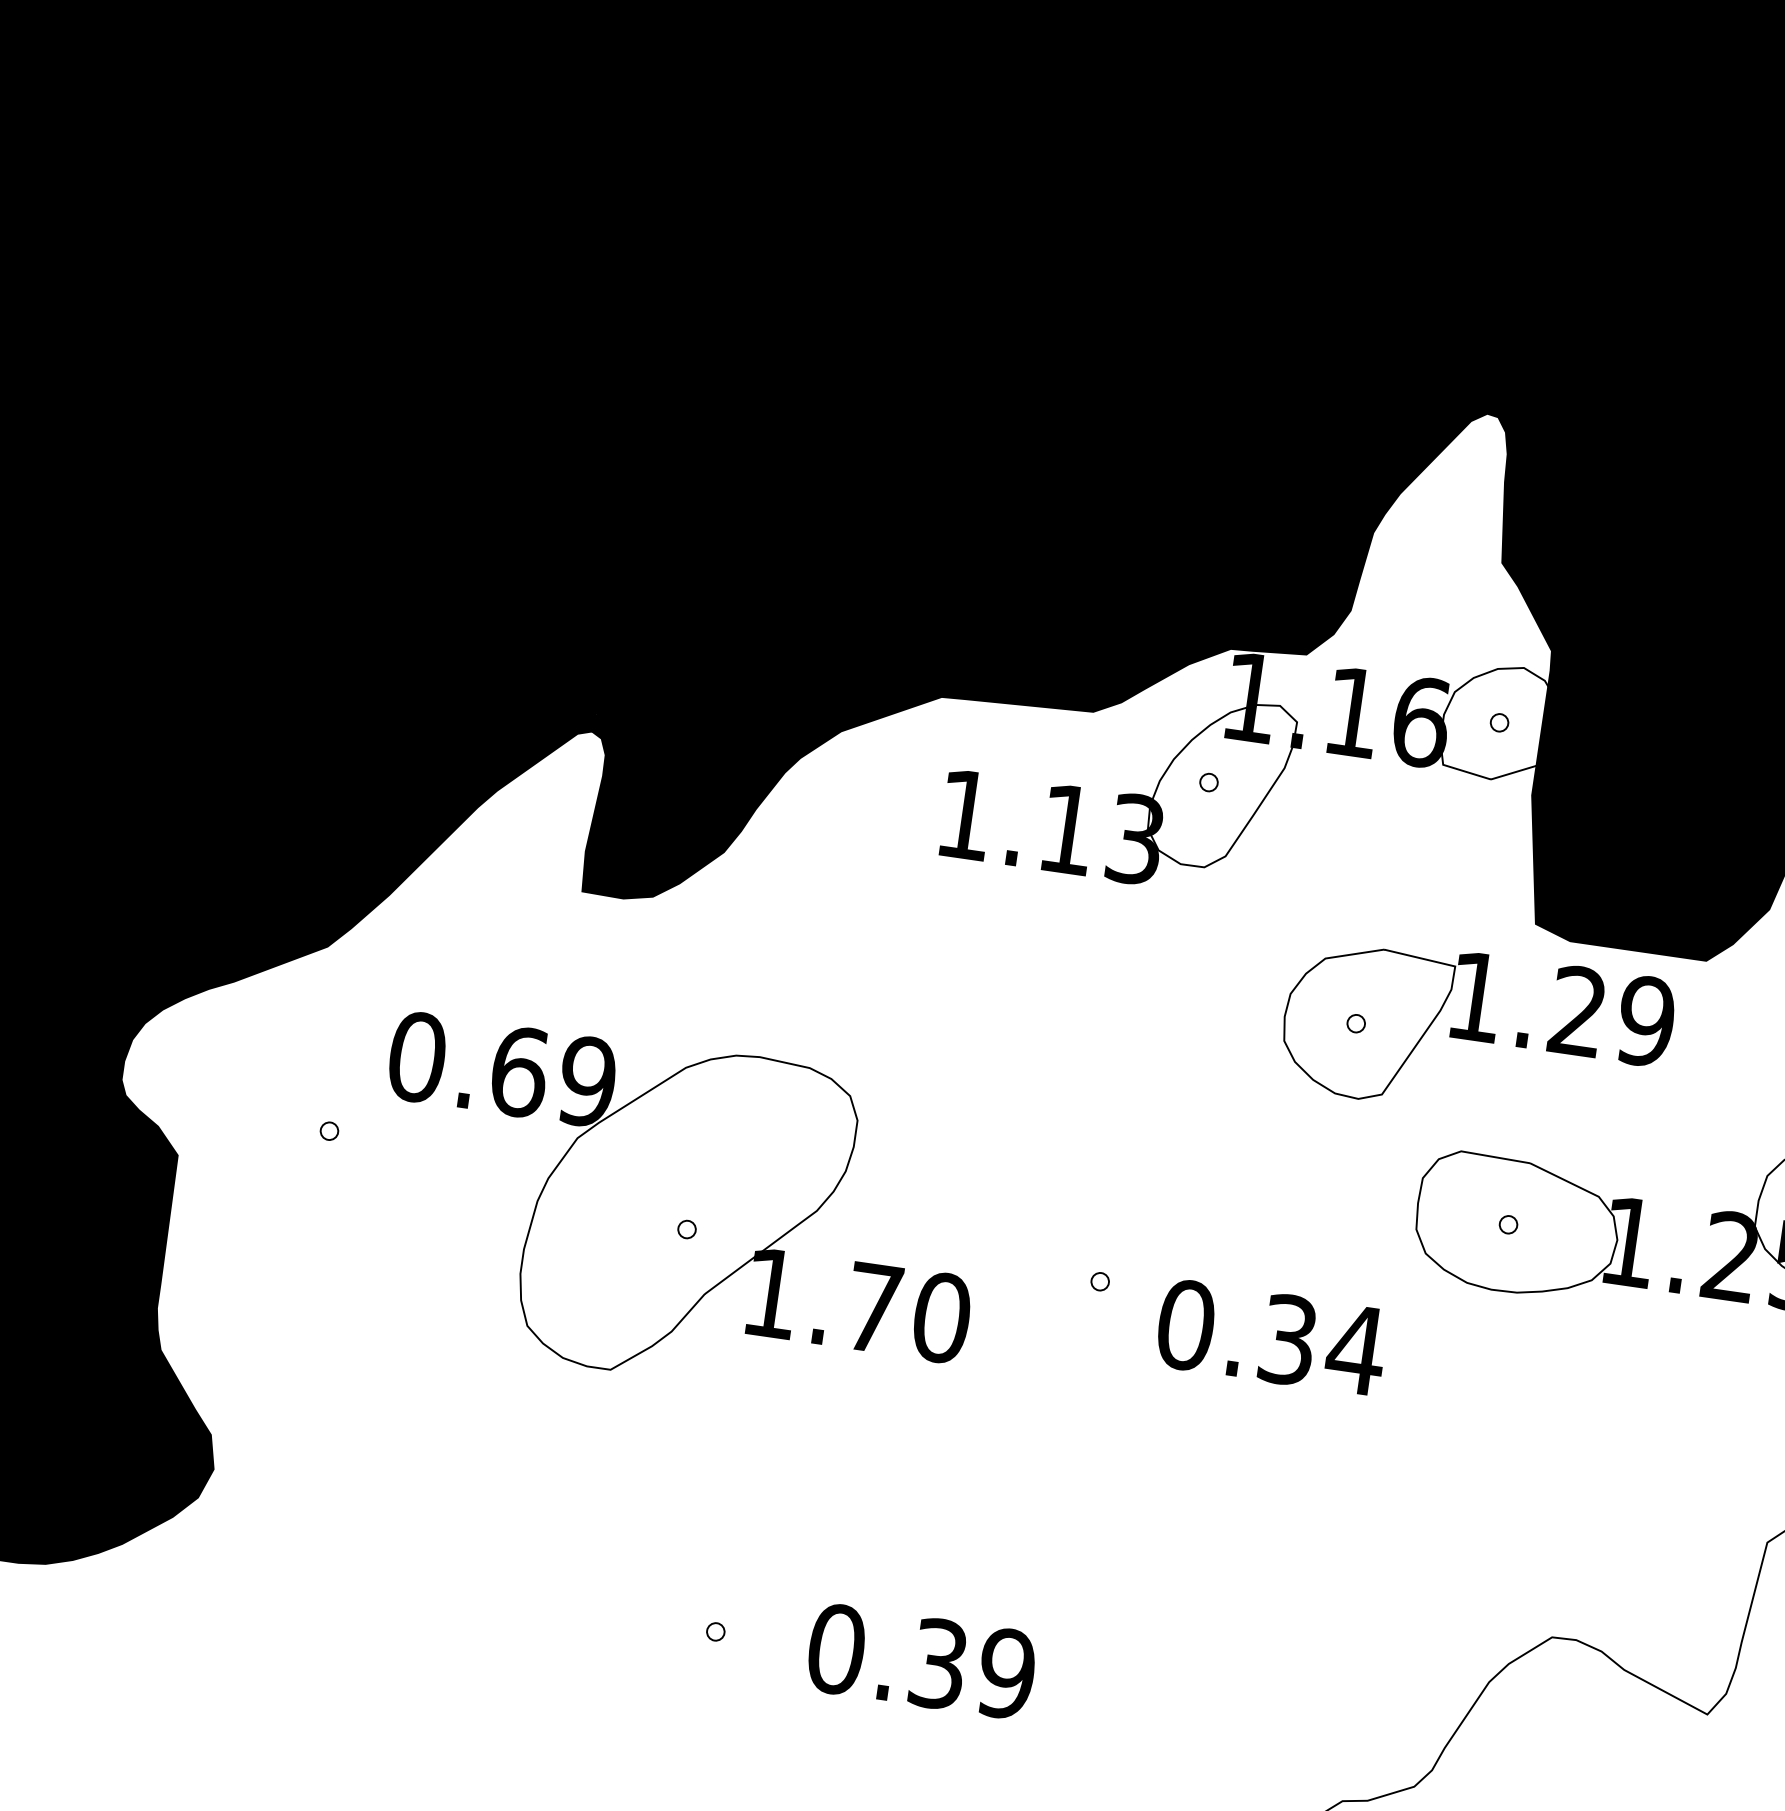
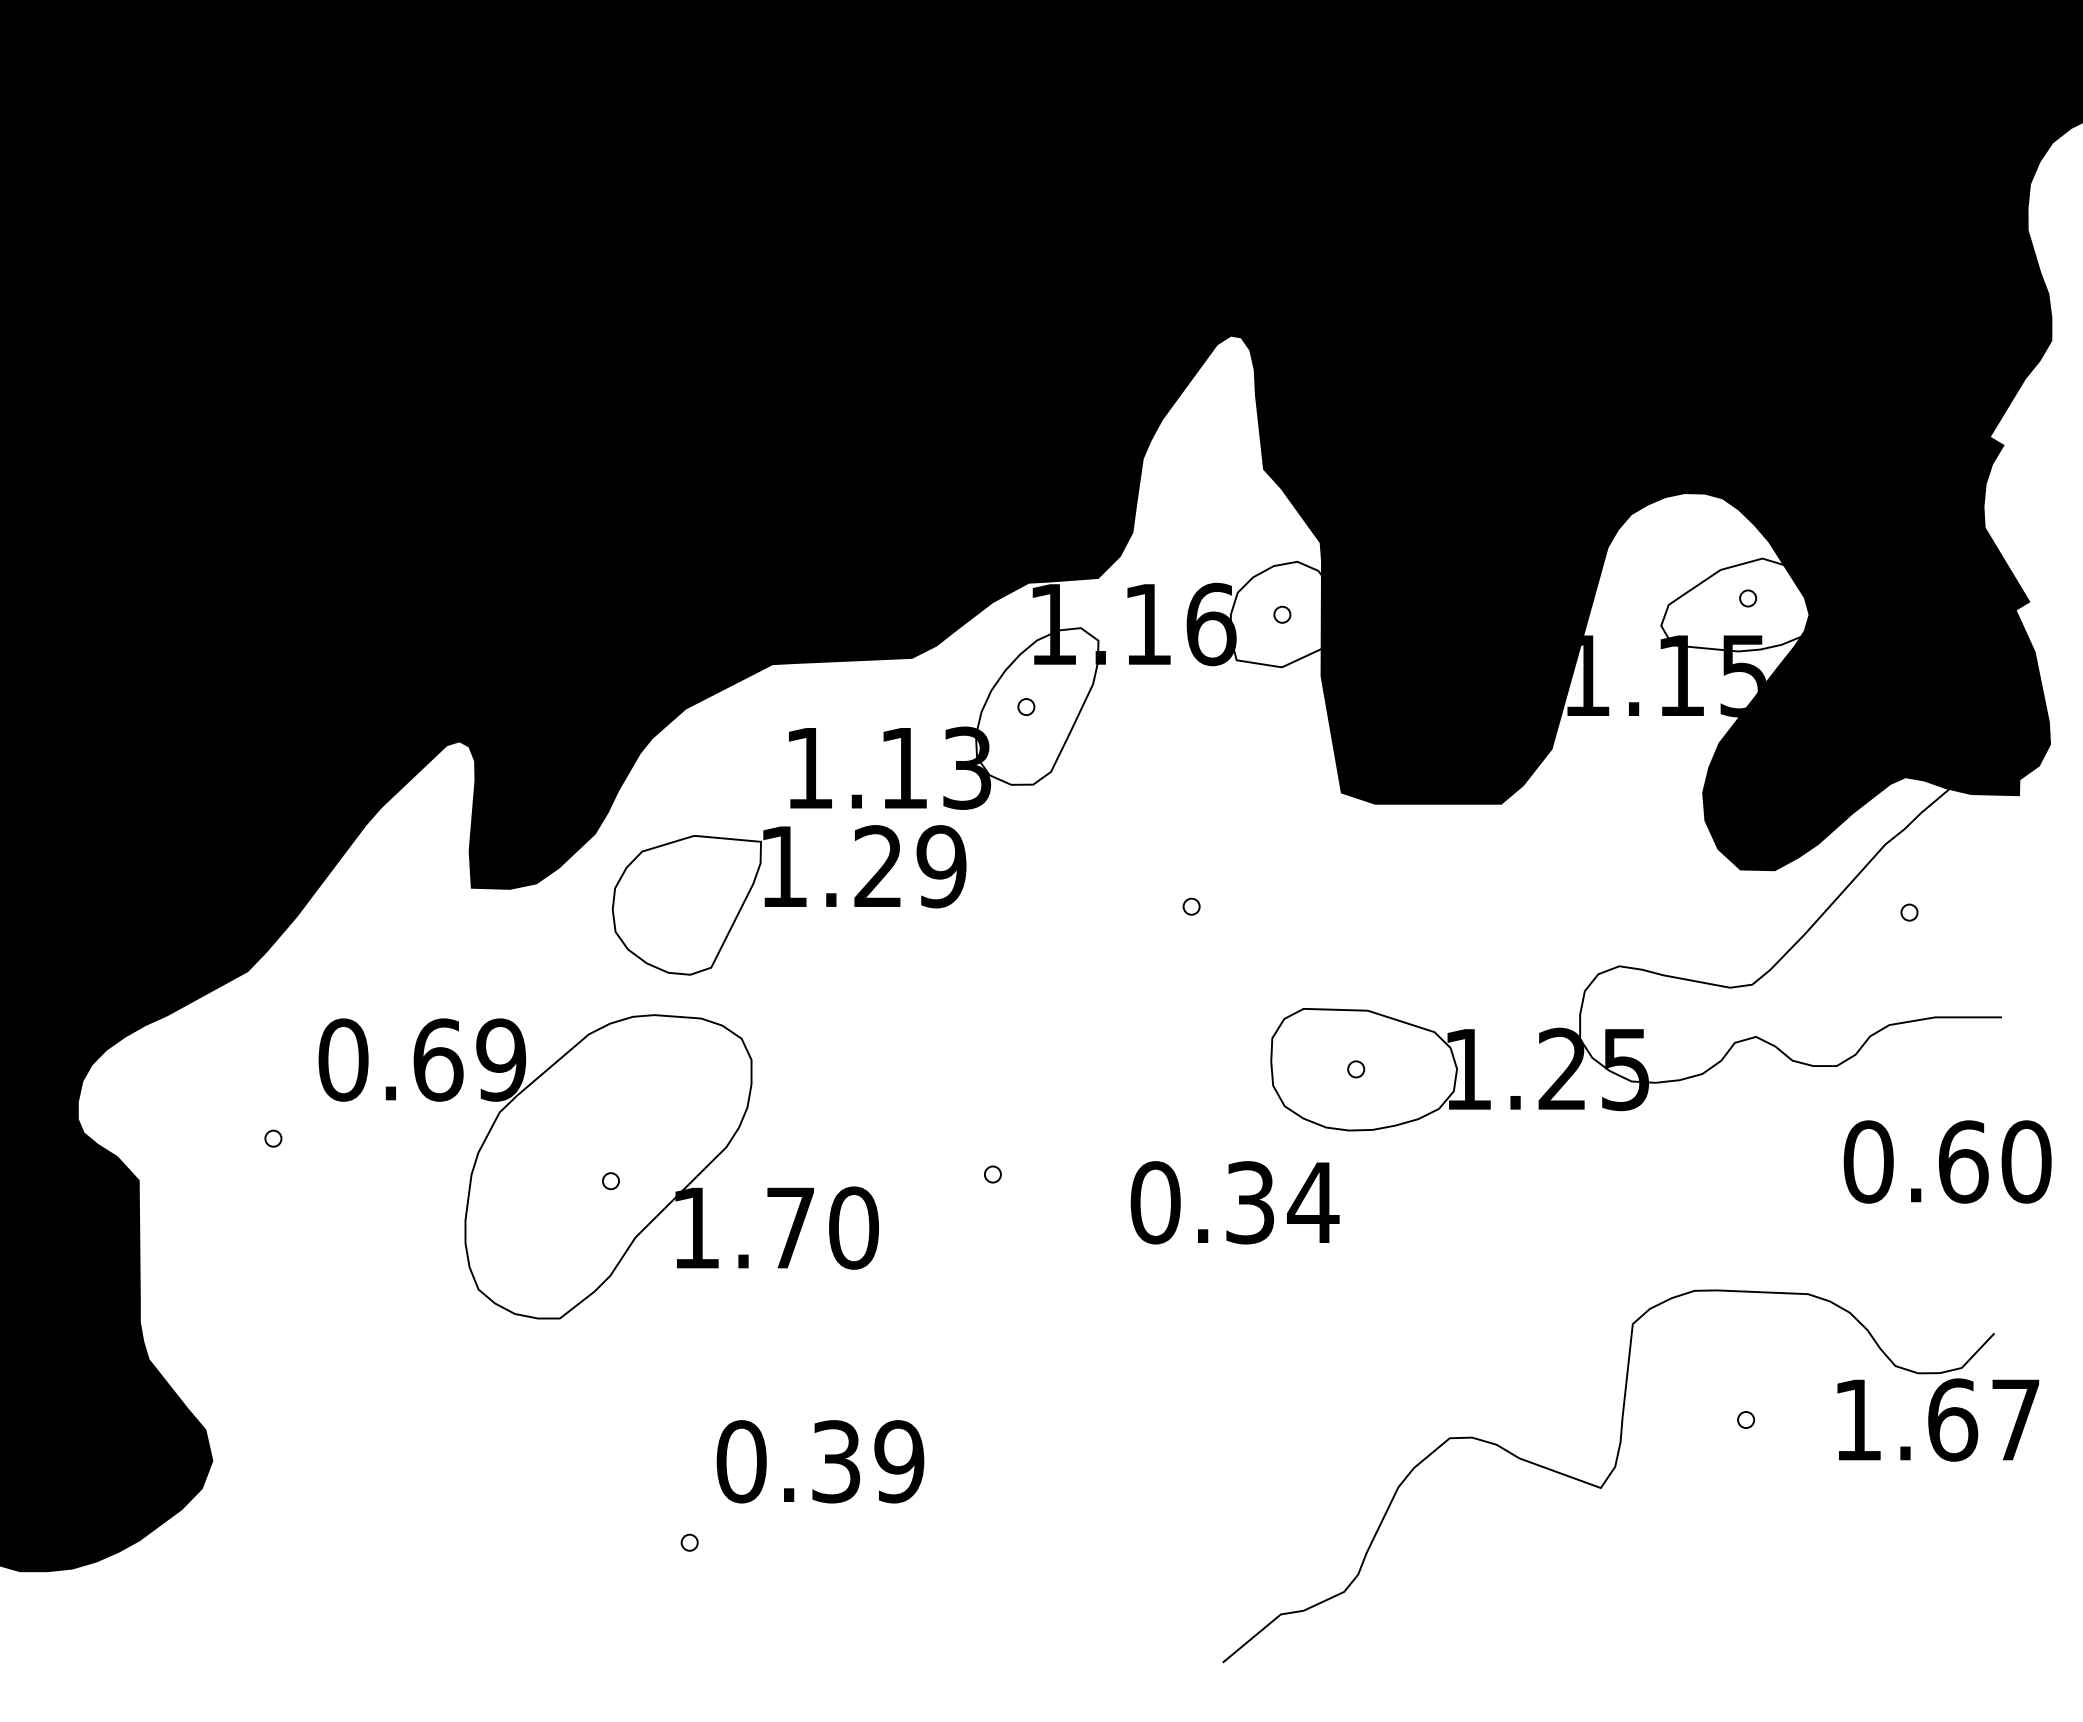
part: (1475, 1034) -> (788, 900), moved
text: (1271, 1337) -> (1234, 1202), moved
text: (921, 1661) -> (820, 1461), moved

